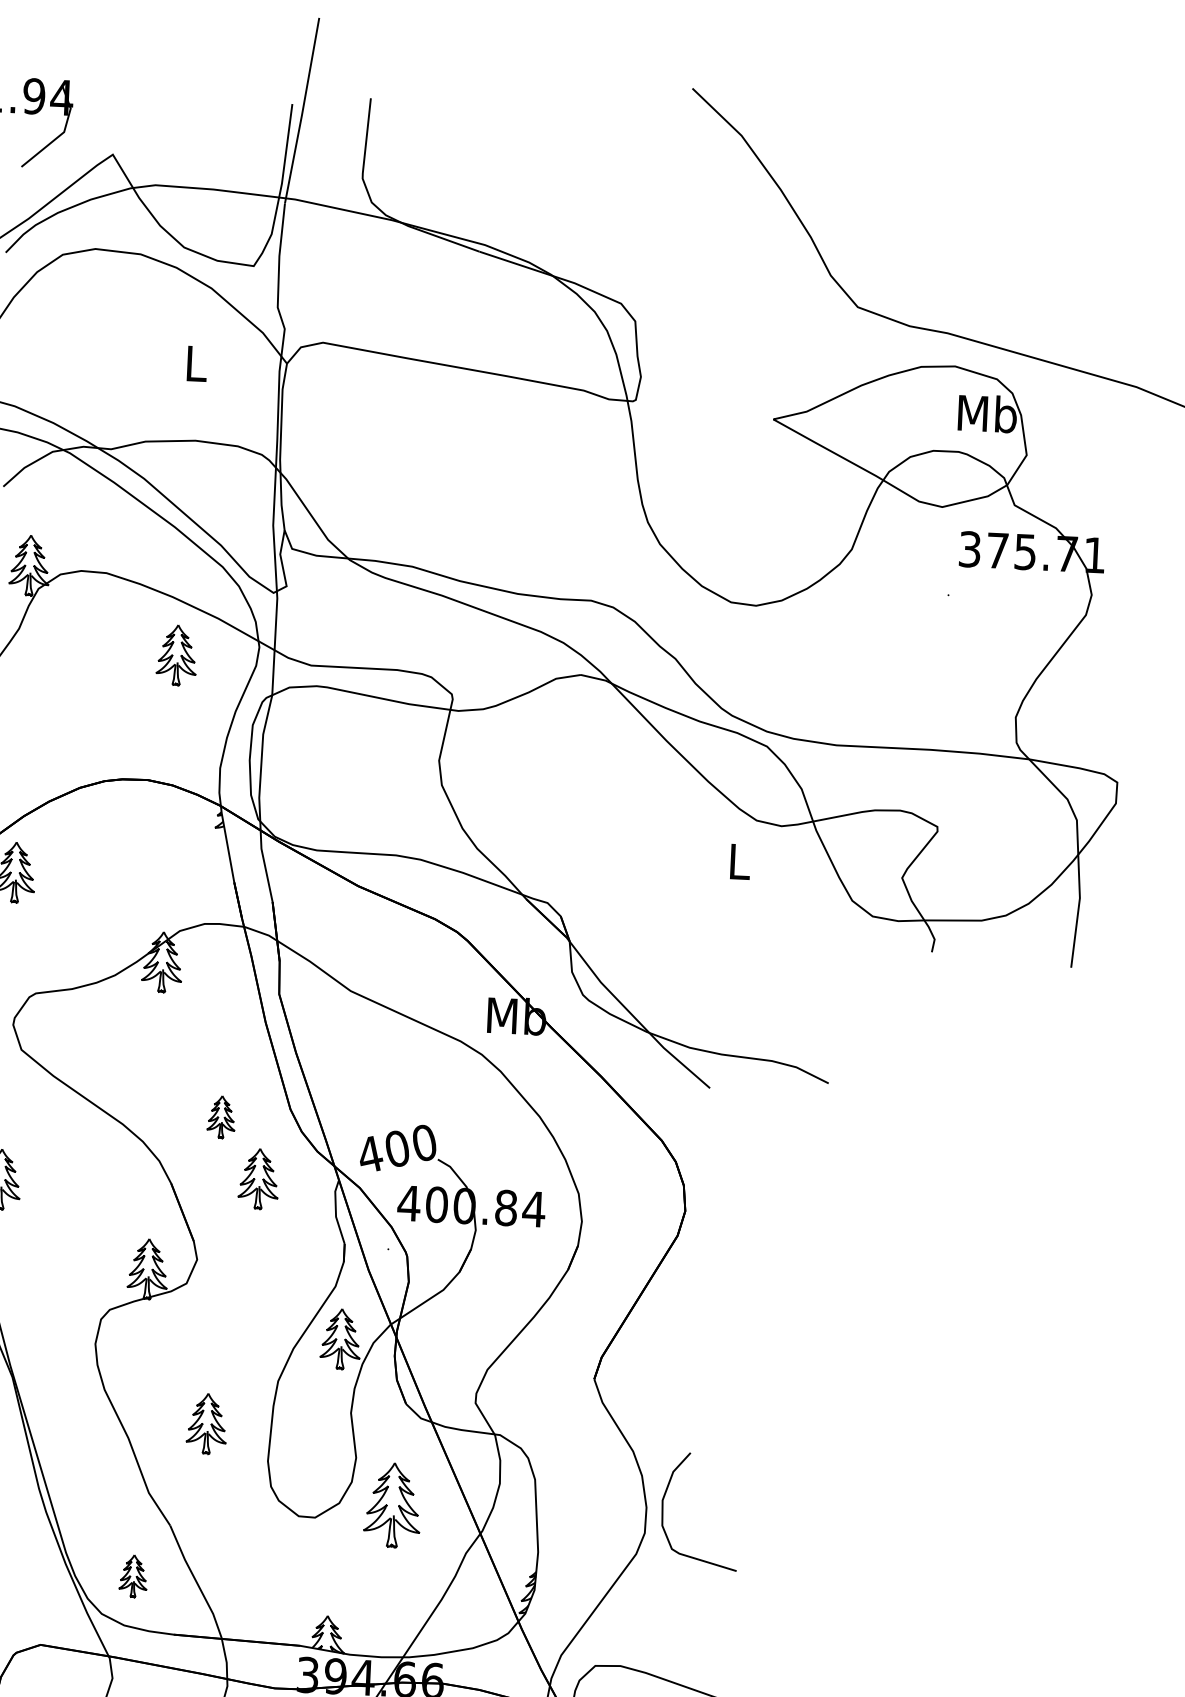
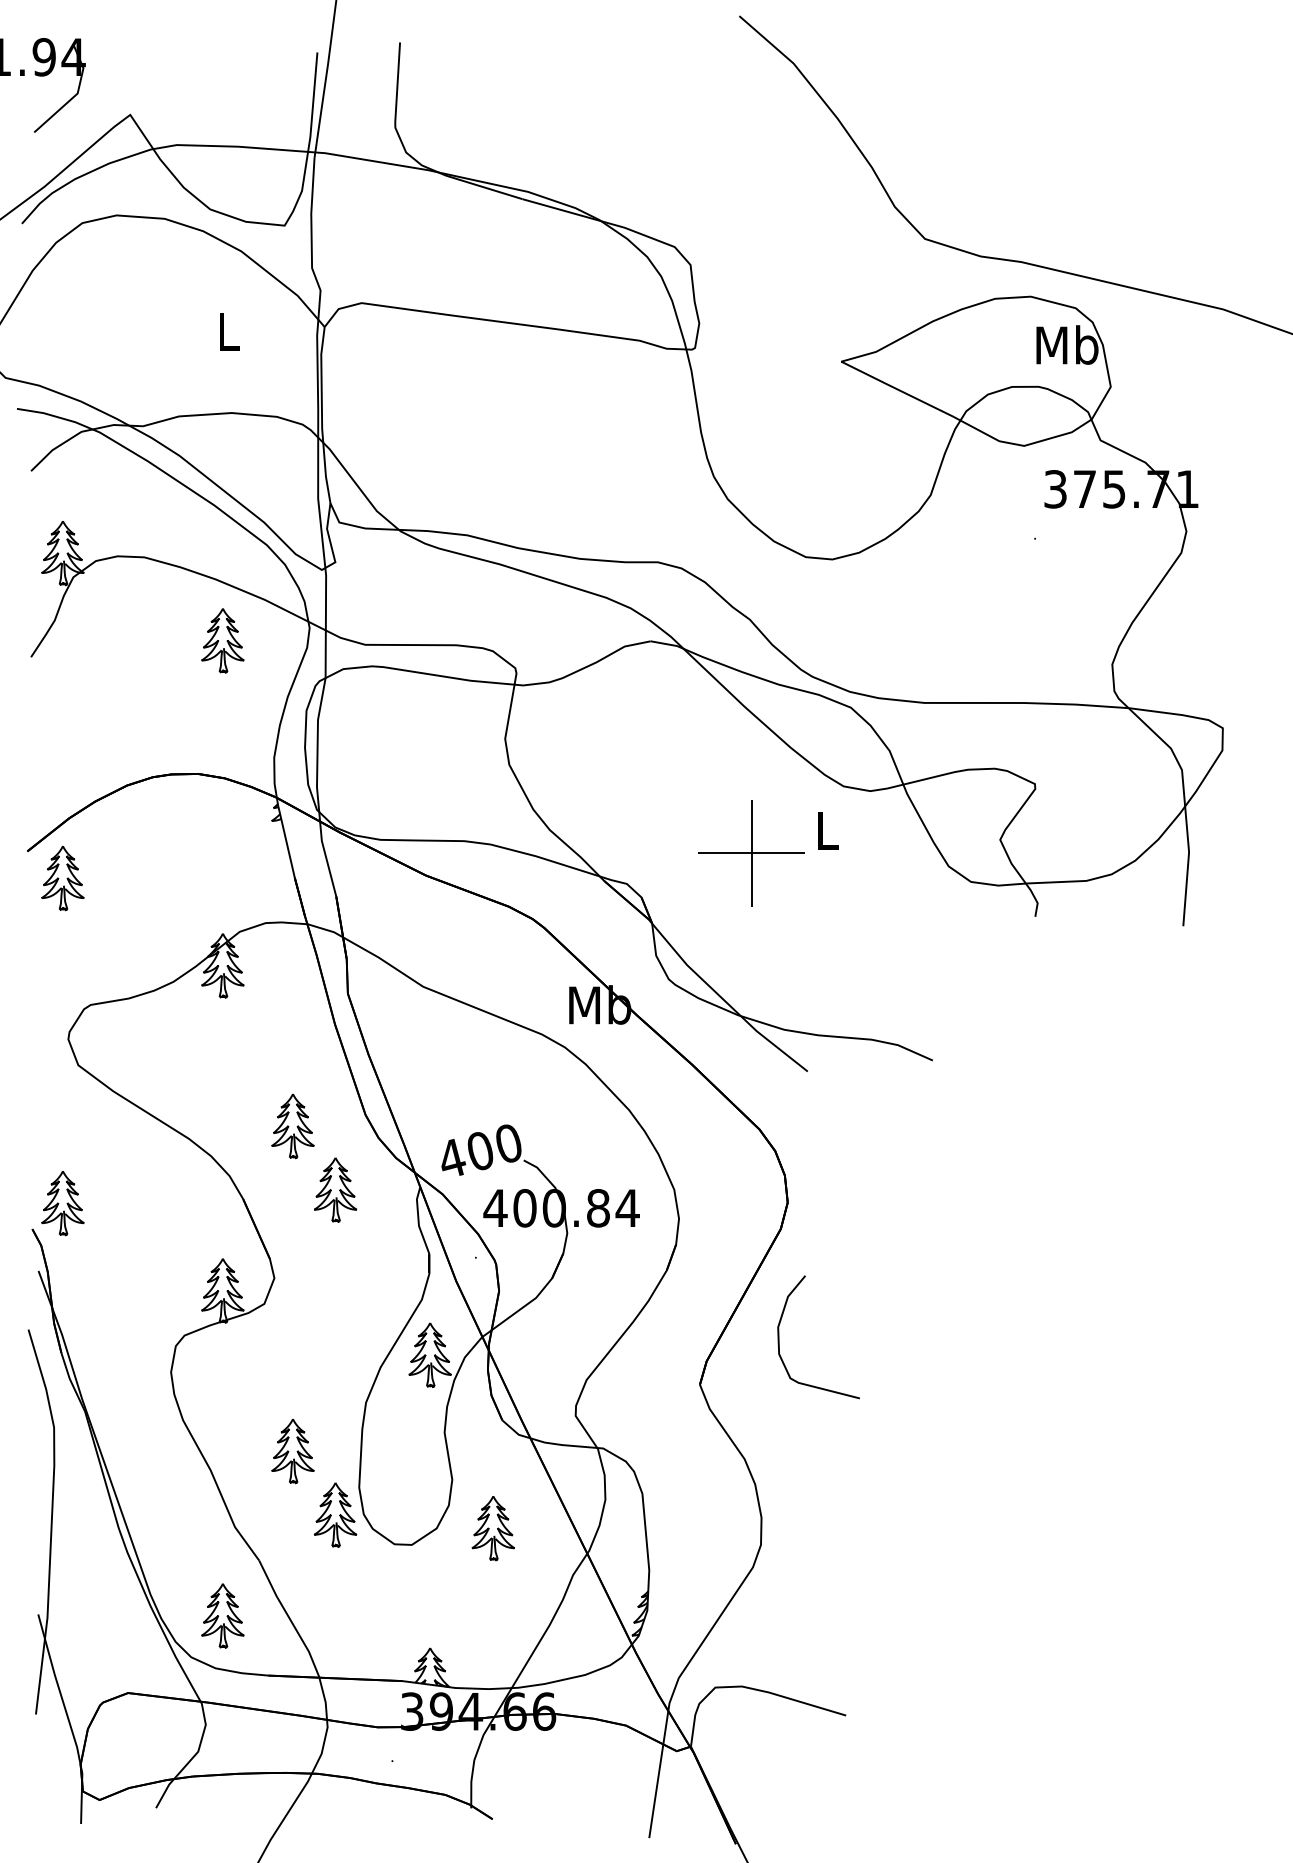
part: (666, 879) -> (751, 853), added
part: (221, 1117) -> (292, 1126), size x1.43
part: (244, 1485) -> (335, 1514), added
part: (391, 1505) -> (492, 1528), size x0.71
curve: (663, 1510) -> (779, 1337), moved
part: (133, 1575) -> (222, 1615), size x1.43

